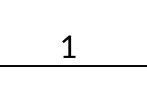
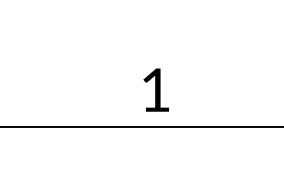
text: (68, 46) -> (155, 89), moved

